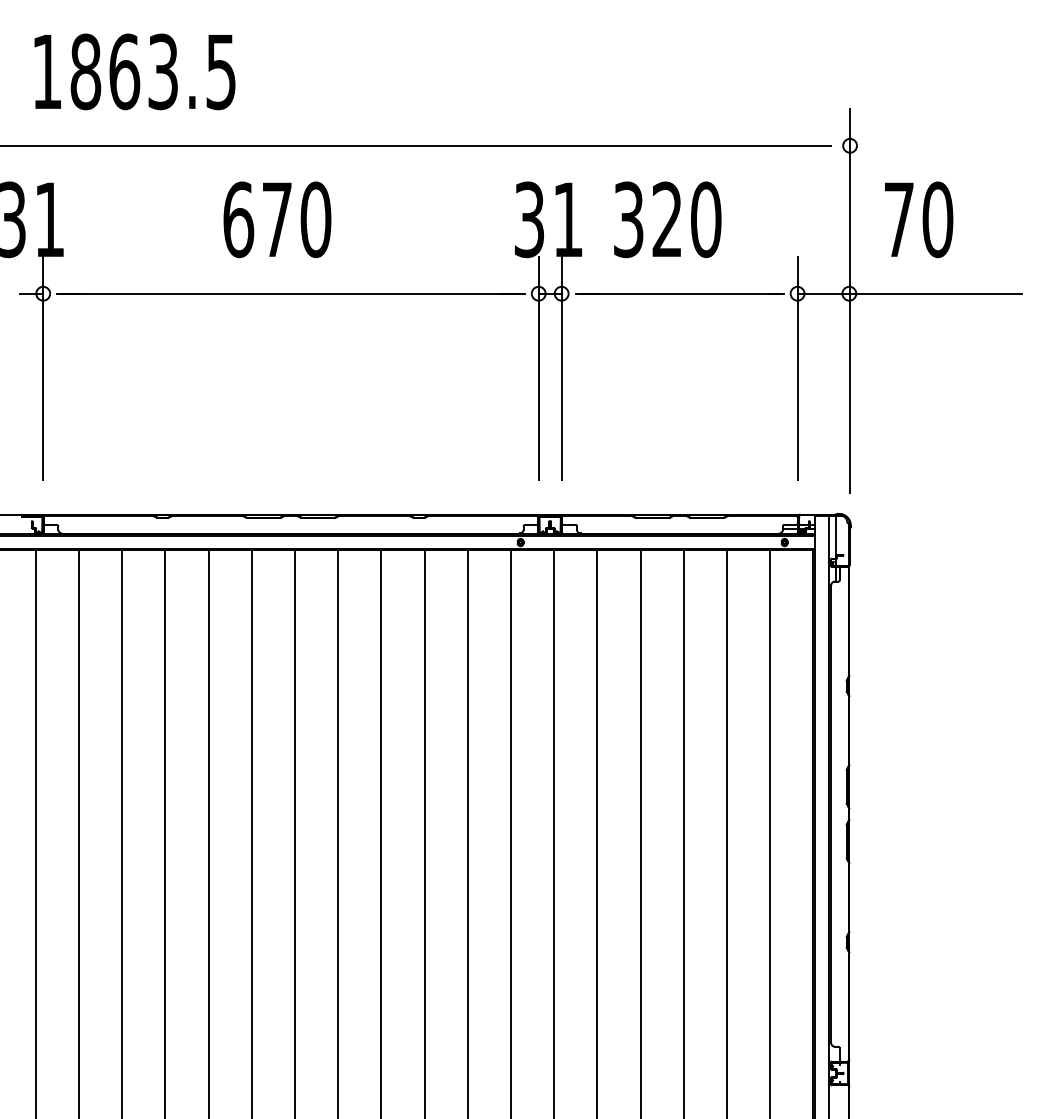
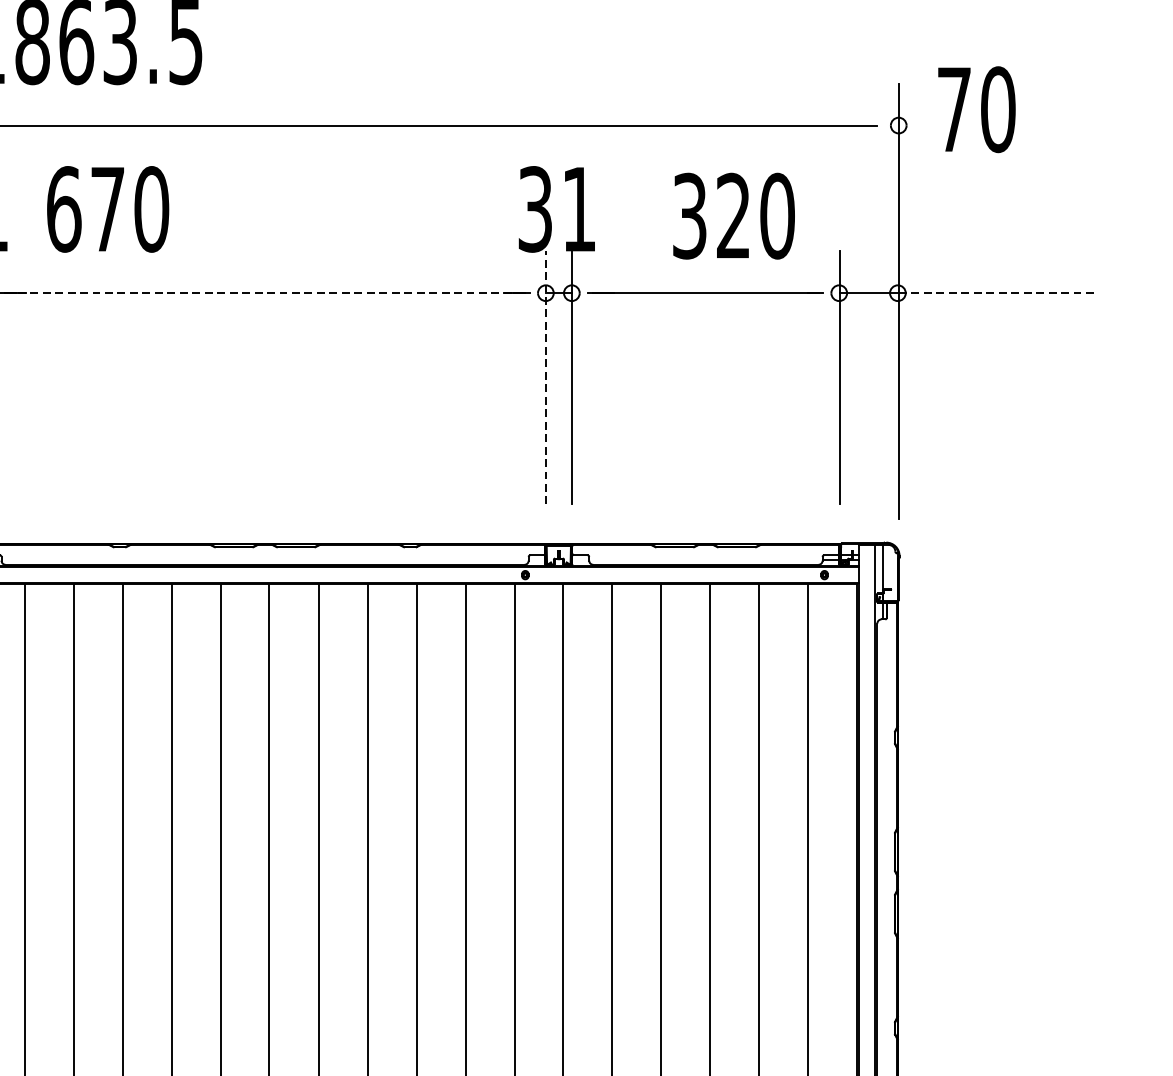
text: (277, 219) -> (108, 209), moved
text: (667, 219) -> (733, 215), moved
text: (919, 219) -> (977, 109), moved
line: (291, 293) -> (265, 292), solid -> dashed
line: (935, 293) -> (995, 292), solid -> dashed
line: (538, 368) -> (545, 377), solid -> dashed

